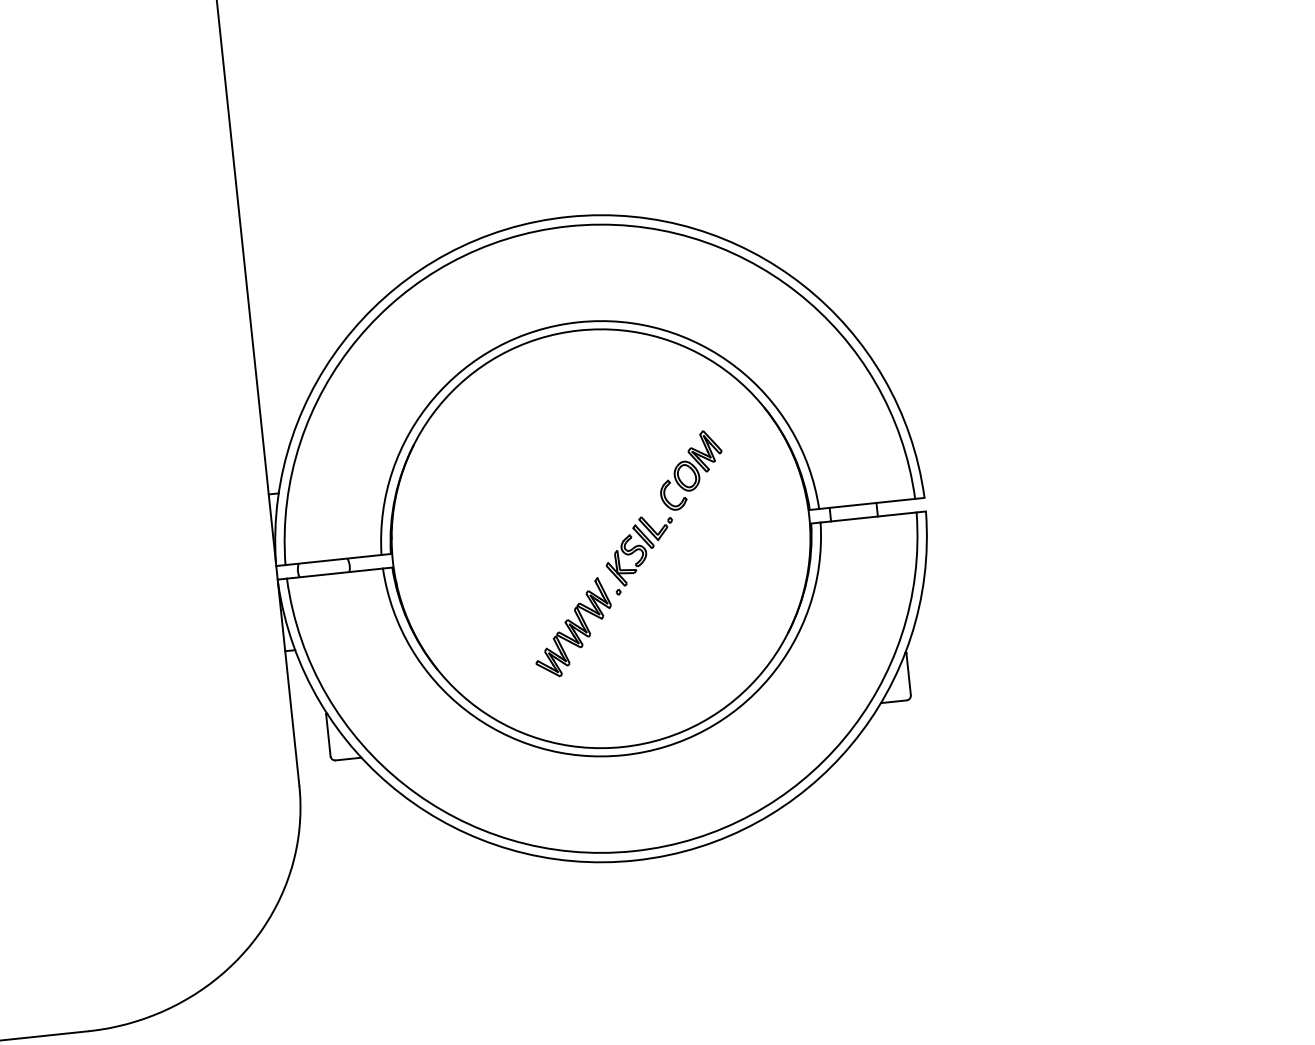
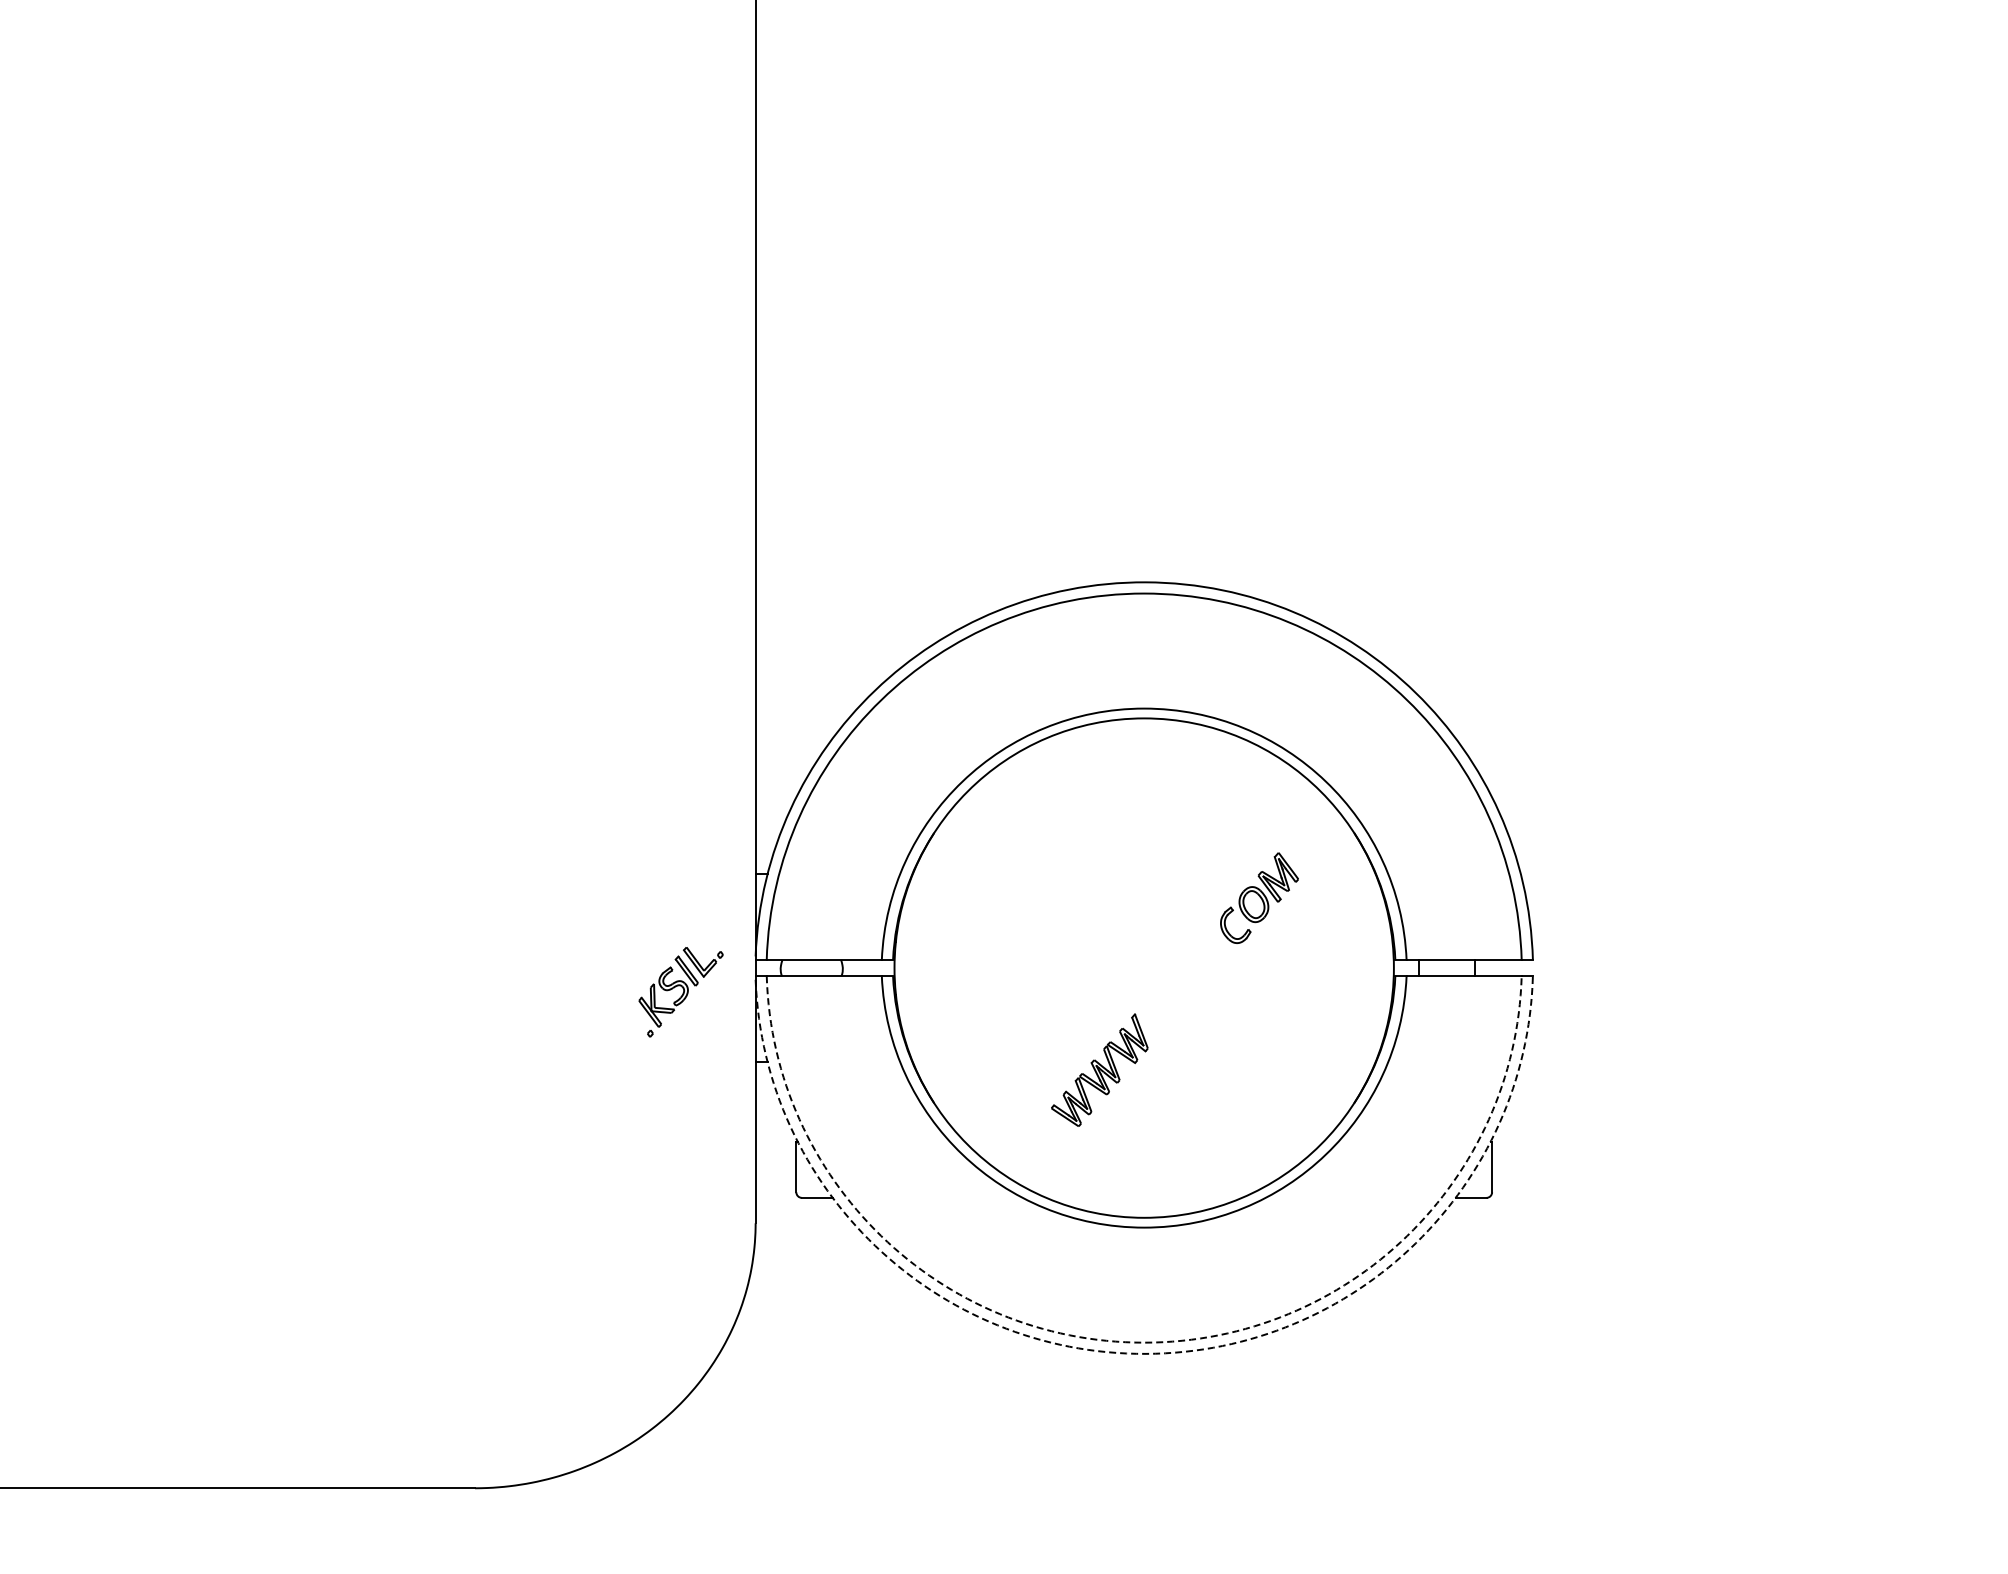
part: (640, 555) -> (680, 992), moved
arc: (634, 850) -> (1144, 1342), solid -> dashed
arc: (635, 860) -> (1145, 1353), solid -> dashed

